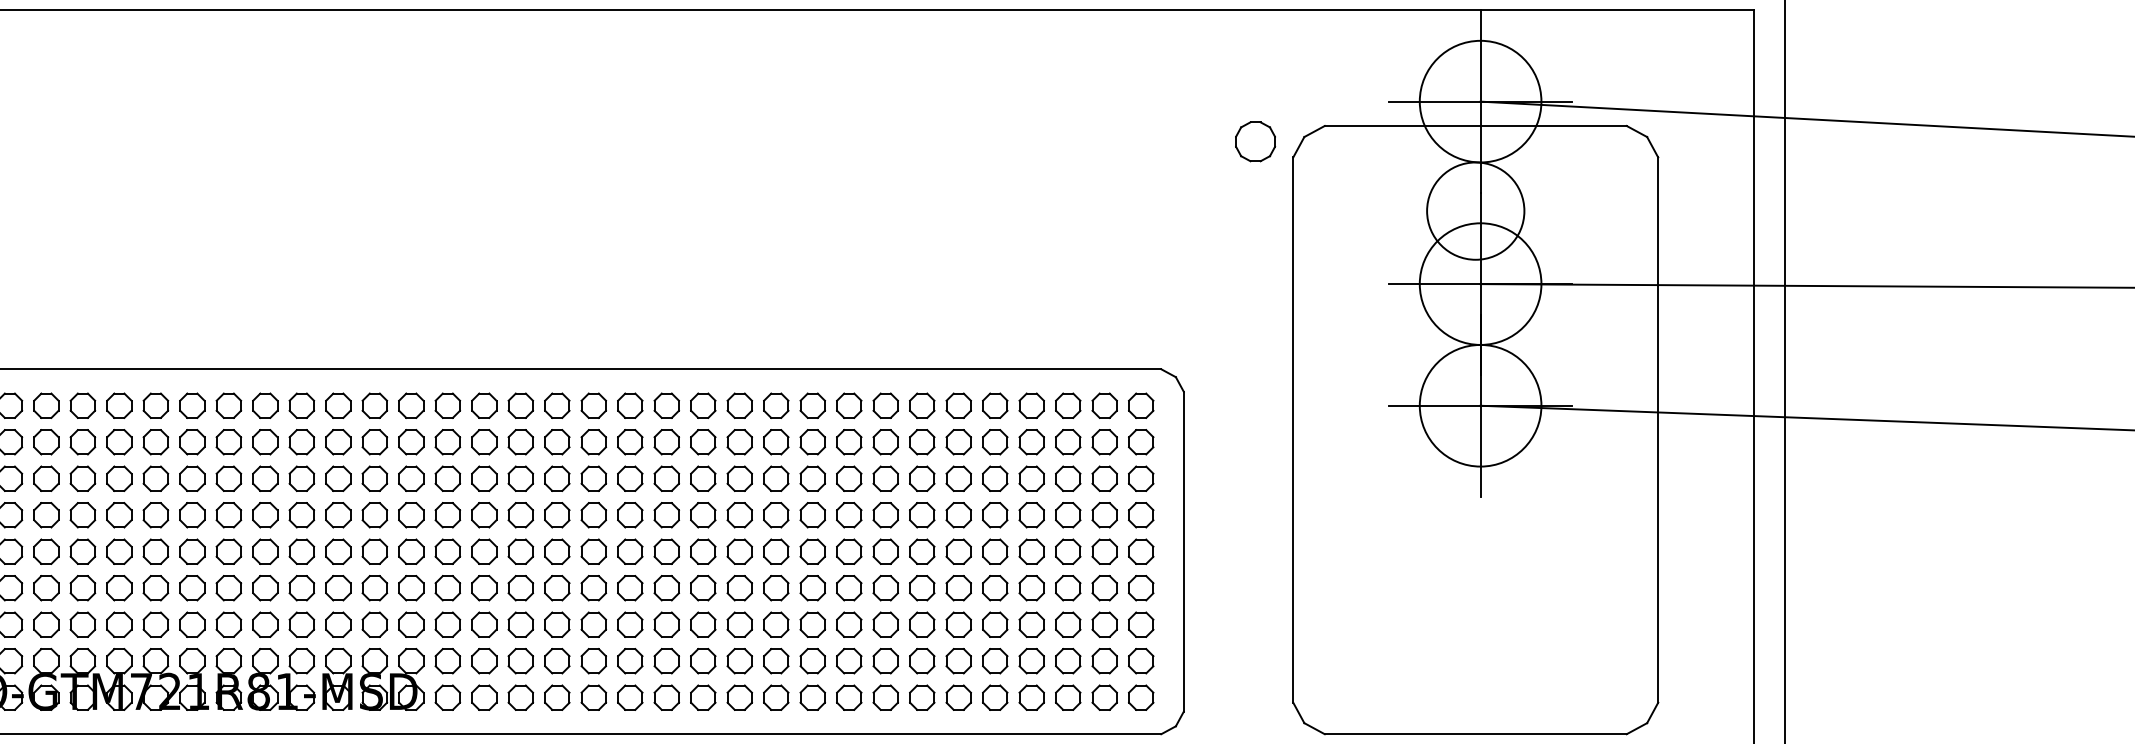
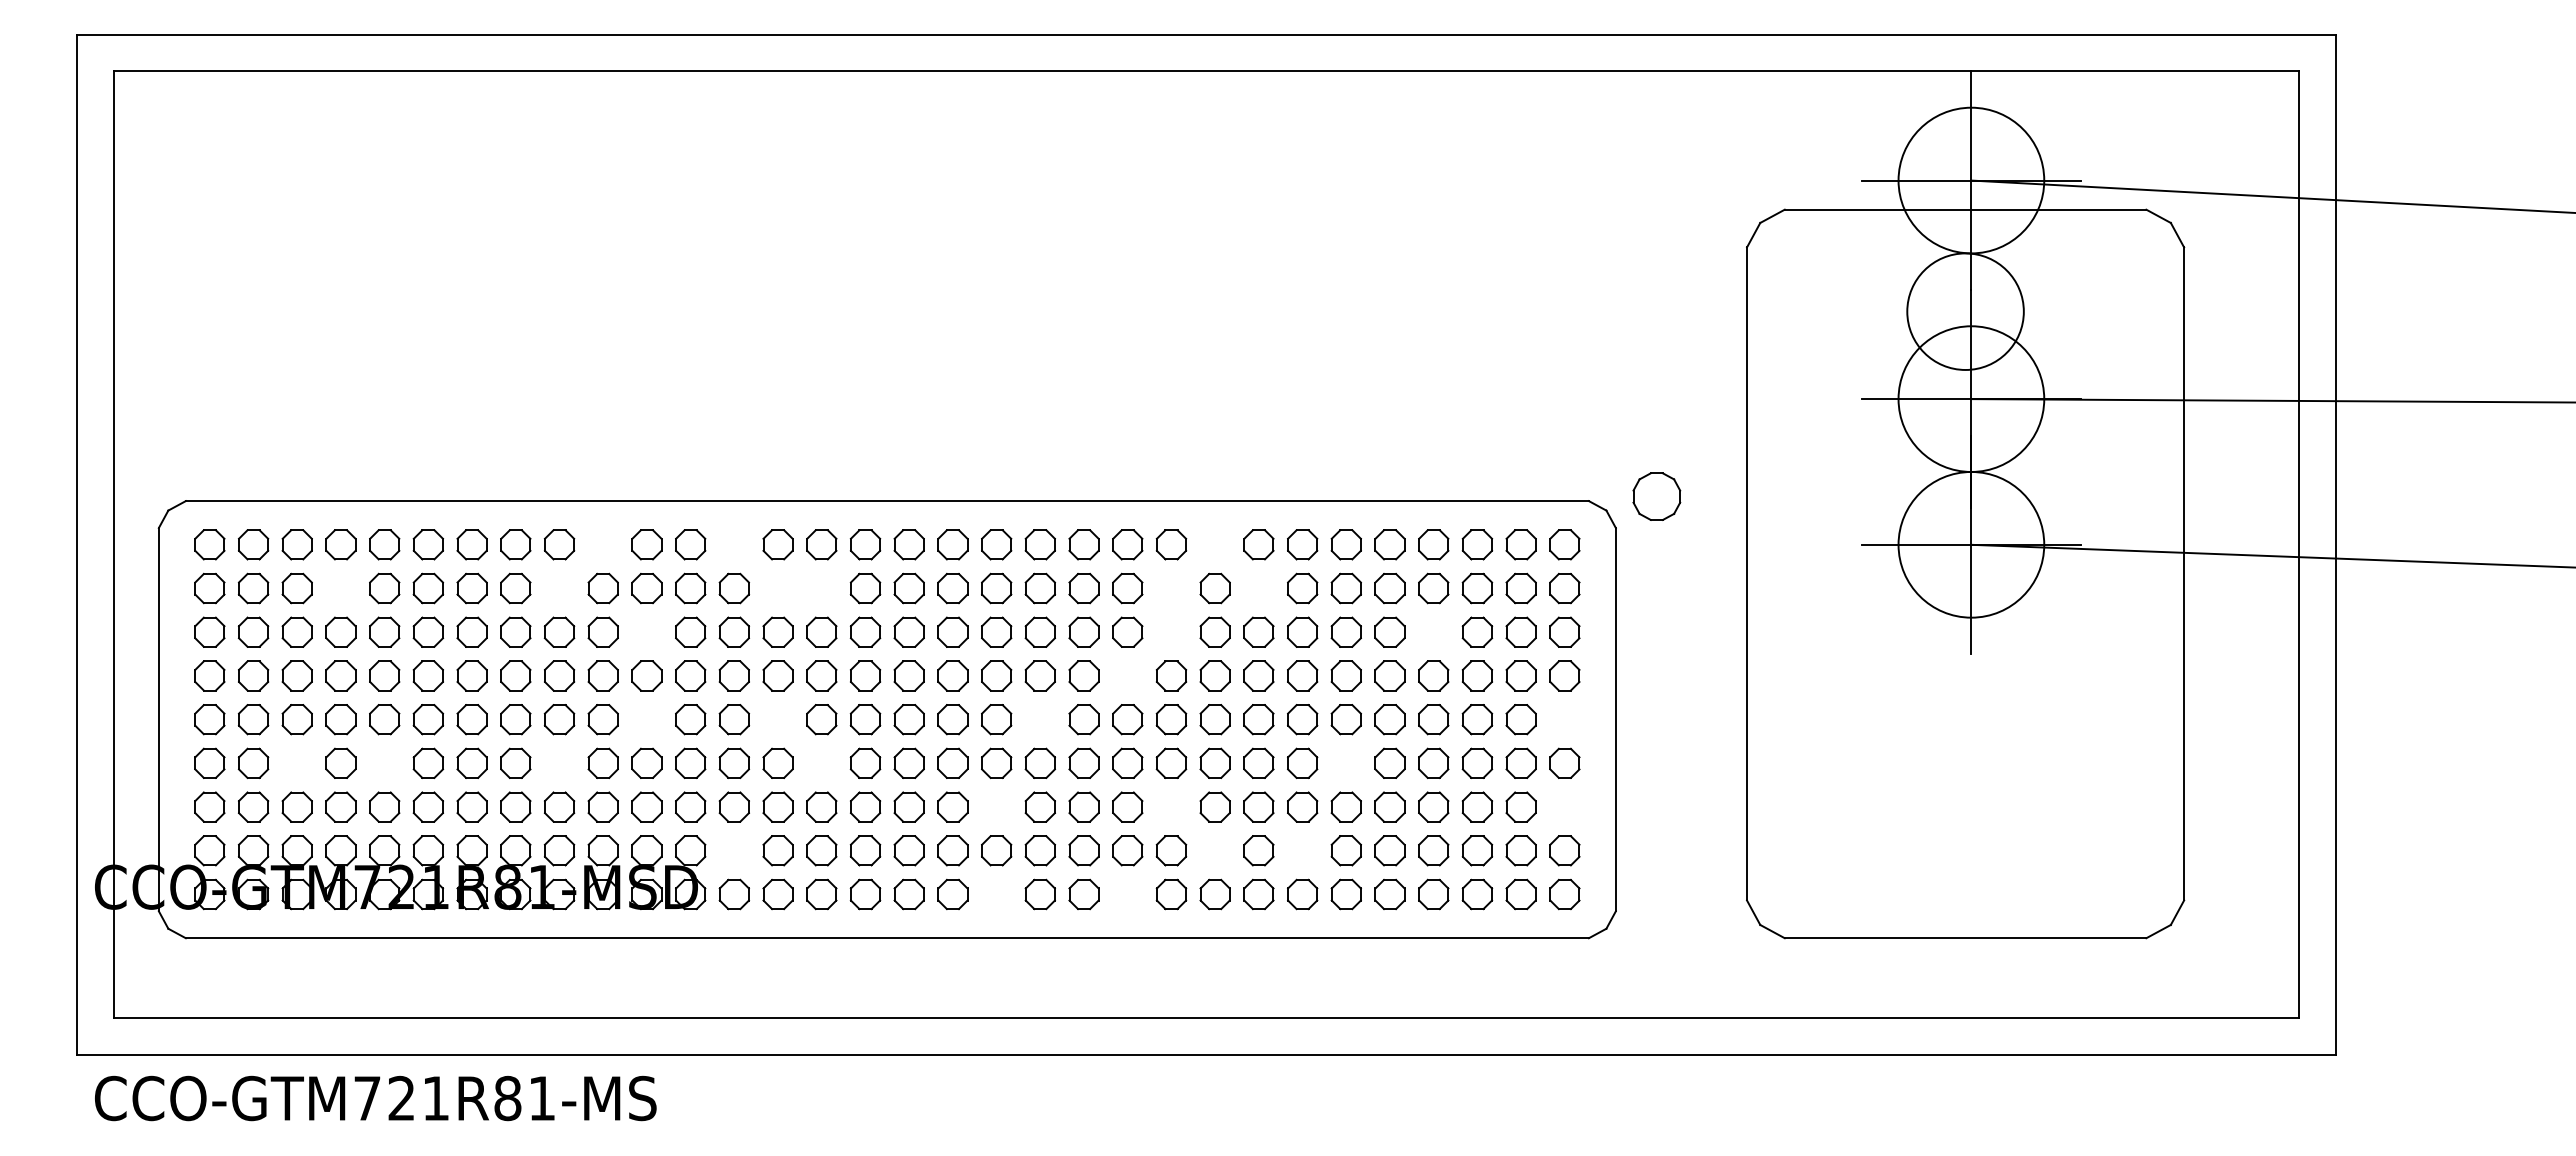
part: (1255, 141) -> (1656, 496), moved
part: (337, 405) -> (602, 544), removed
part: (447, 405) -> (733, 544), removed
part: (848, 405) -> (1214, 544), removed
part: (118, 442) -> (340, 588), removed
part: (301, 442) -> (559, 588), removed
part: (483, 442) -> (777, 588), removed
part: (520, 442) -> (821, 588), removed
part: (812, 442) -> (1171, 588), removed
part: (885, 442) -> (1258, 588), removed
part: (374, 478) -> (646, 631), removed
part: (812, 478) -> (1171, 631), removed
part: (1031, 478) -> (1433, 631), removed
part: (776, 514) -> (1127, 675), removed
part: (374, 551) -> (646, 719), removed
part: (483, 551) -> (777, 719), removed
part: (702, 551) -> (1039, 719), removed
part: (1140, 551) -> (1564, 719), removed
part: (82, 587) -> (296, 762), removed
part: (155, 587) -> (384, 762), removed
part: (301, 587) -> (559, 762), removed
part: (520, 587) -> (821, 762), removed
part: (958, 587) -> (1345, 762), removed
part: (666, 624) -> (996, 806), removed
part: (812, 624) -> (1171, 806), removed
part: (1140, 624) -> (1564, 806), removed
part: (447, 660) -> (733, 850), removed
part: (848, 660) -> (1214, 850), removed
part: (922, 660) -> (1302, 850), removed
part: (666, 697) -> (996, 894), removed
part: (776, 697) -> (1127, 894), removed

